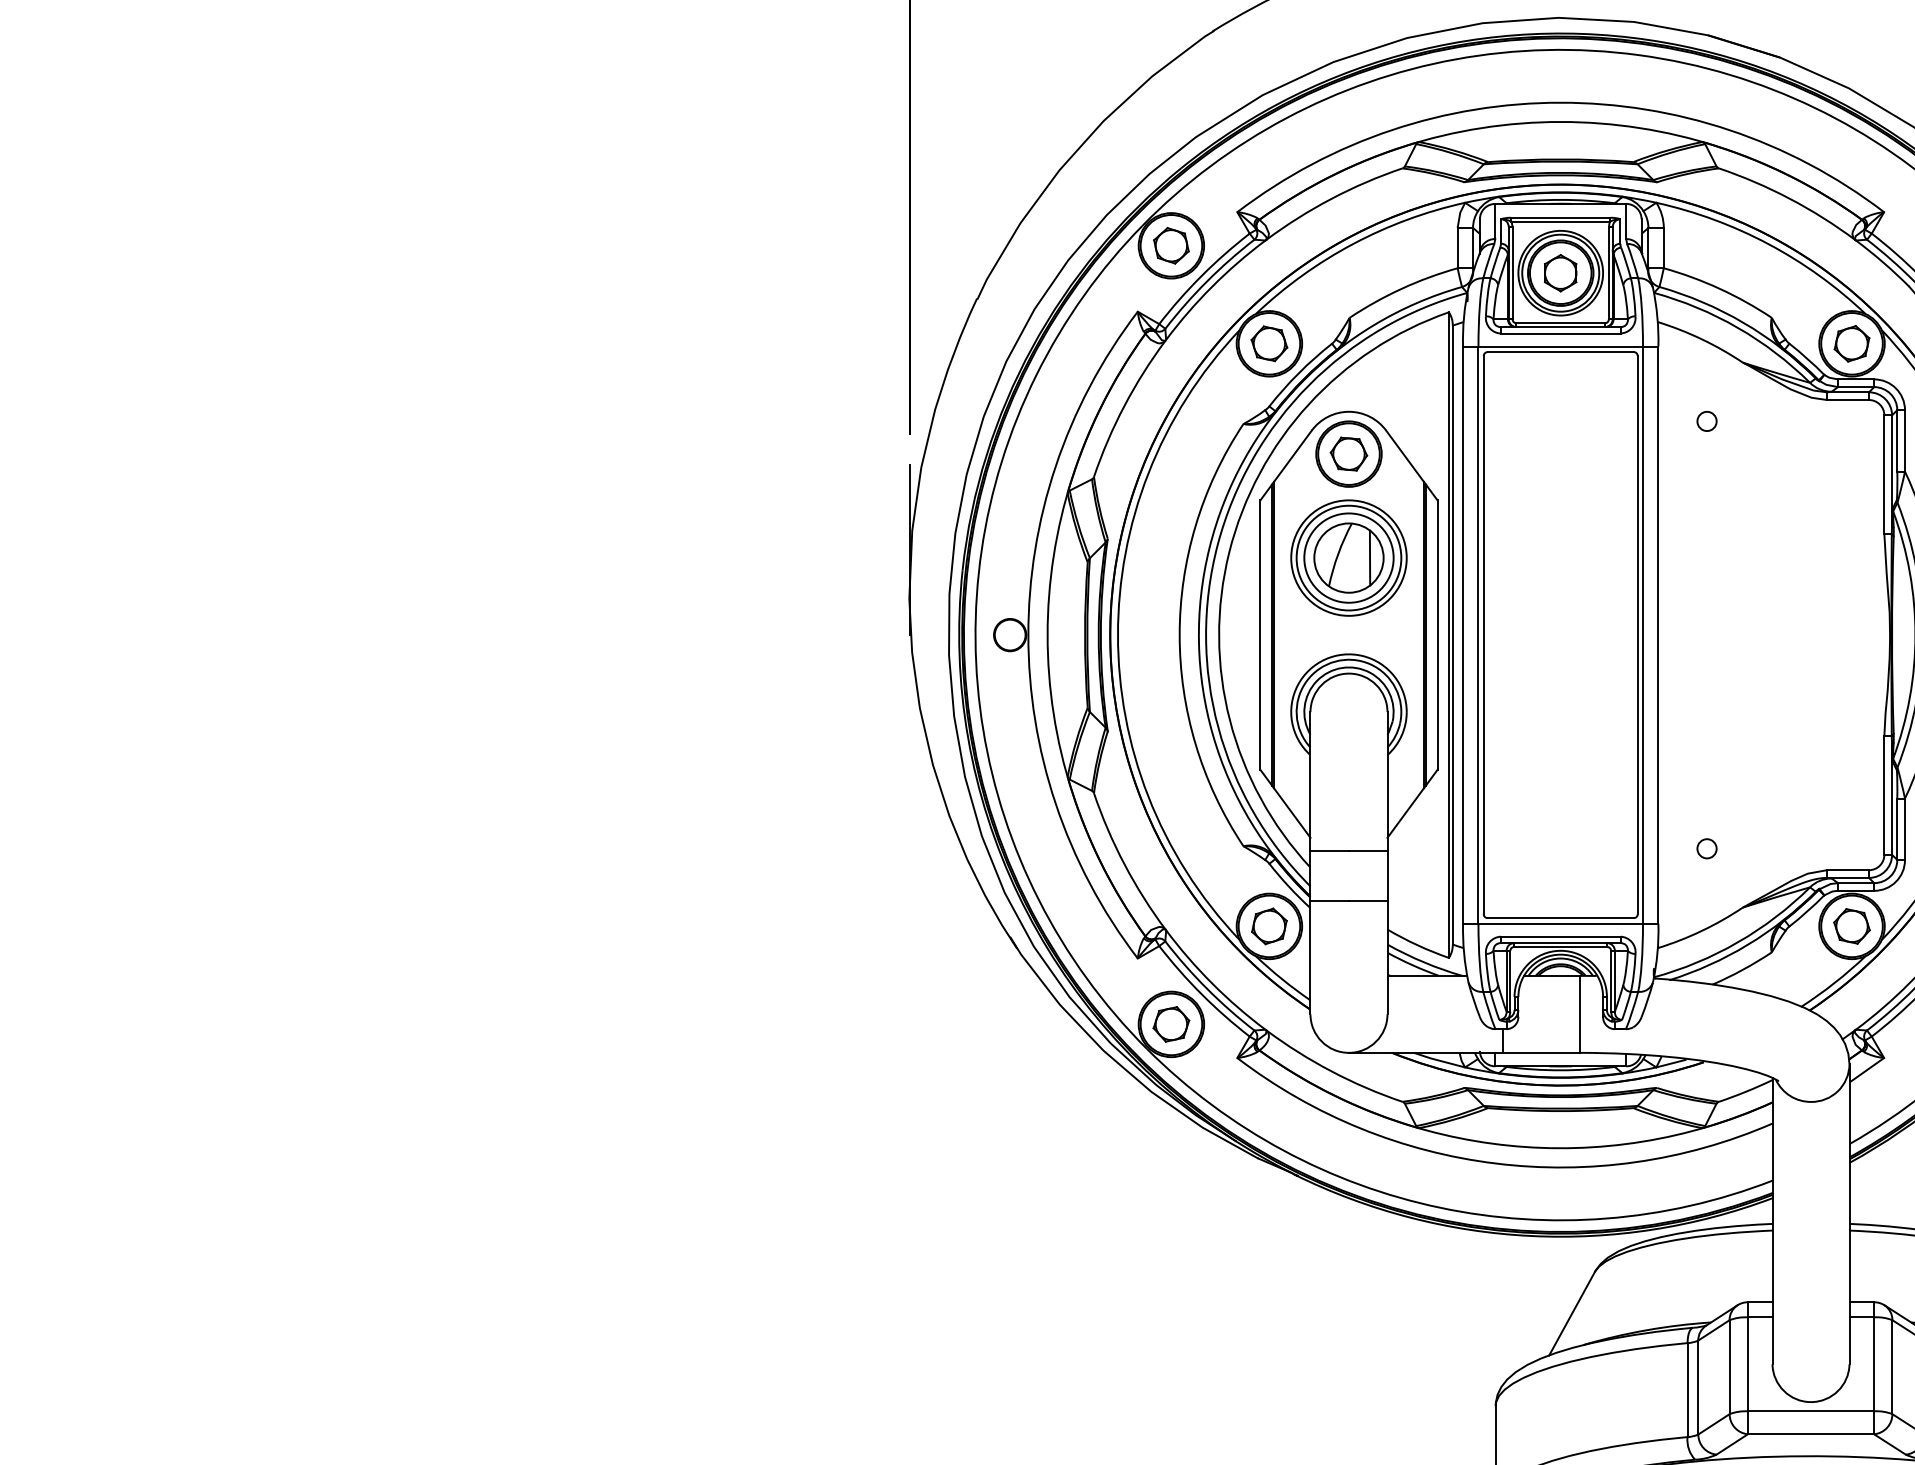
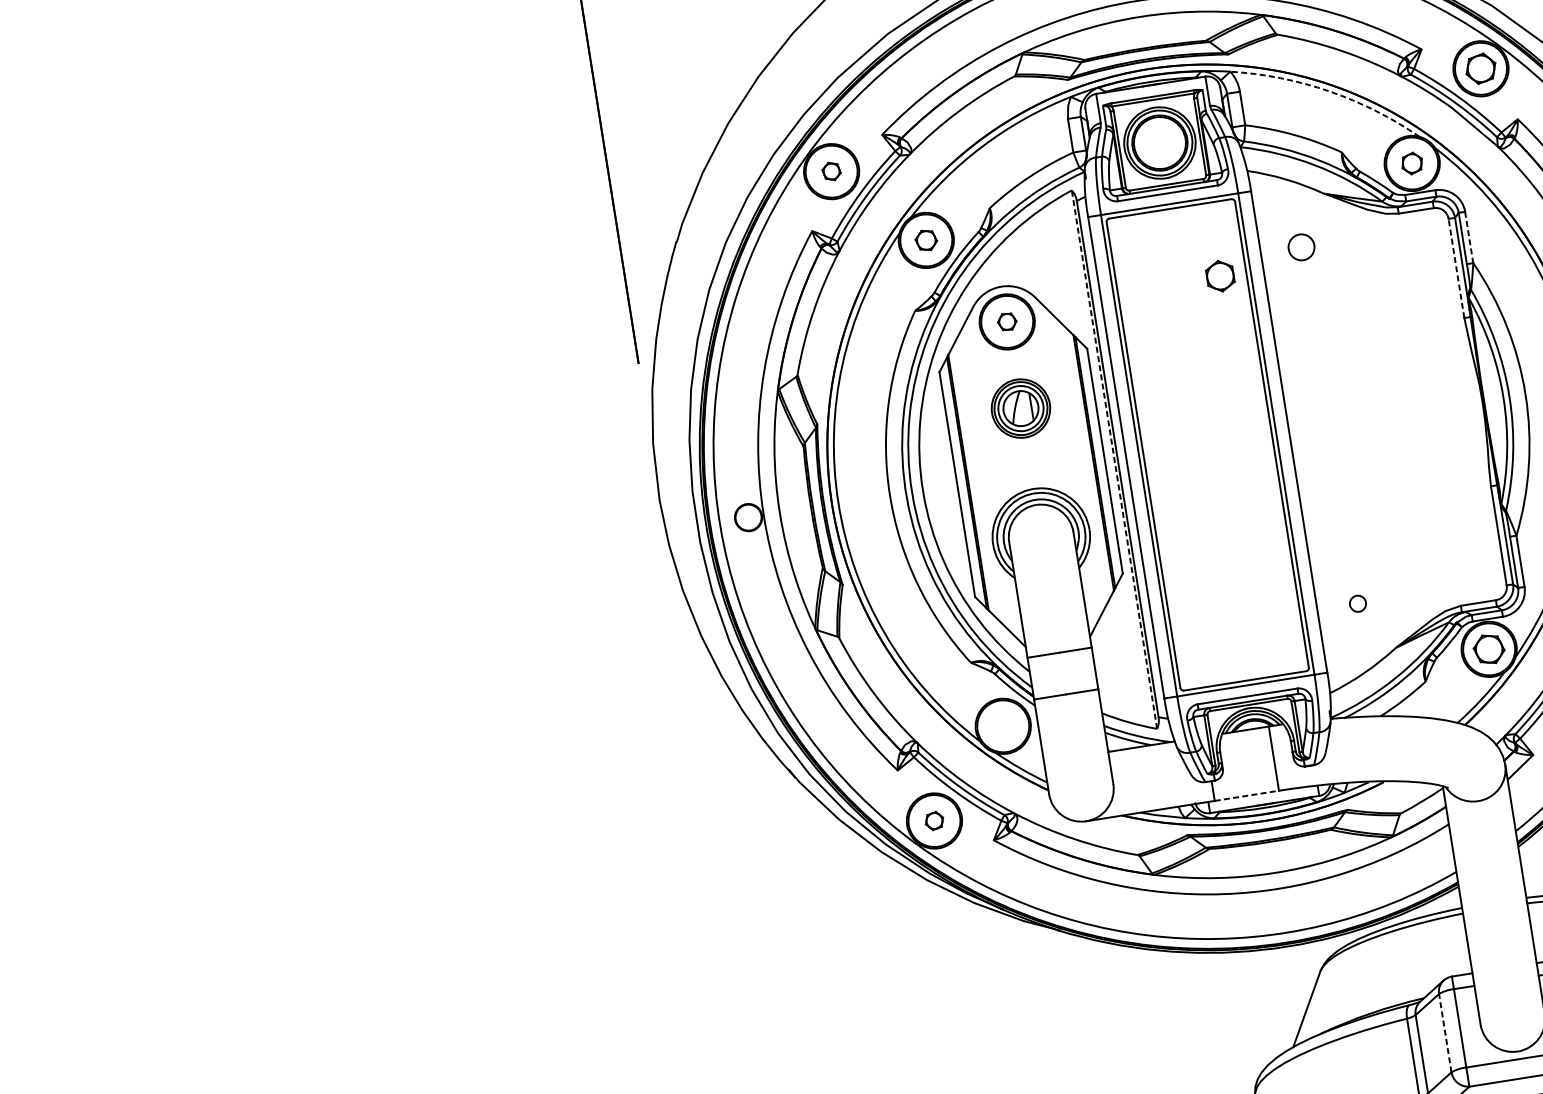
arc: (1768, 244) -> (1329, 91), solid -> dashed
part: (1171, 245) -> (831, 171), size x0.6
part: (1560, 273) -> (1220, 276), moved
part: (1269, 343) -> (926, 240), size x0.7
part: (1851, 343) -> (1411, 163), size x0.7
circle: (1706, 421) -> (1301, 247), size x1.6
line: (1904, 440) -> (1468, 237), solid -> dashed
part: (1348, 453) -> (1006, 321), size x0.6
line: (1884, 474) -> (1456, 268), solid -> dashed
line: (910, 549) -> (654, 459), removed
part: (1348, 557) -> (1020, 408), size x0.6
line: (1448, 635) -> (1114, 460), solid -> dashed
part: (1269, 926) -> (1003, 726), removed
part: (1171, 1024) -> (934, 821), size x0.6
line: (1541, 1052) -> (1246, 795), solid -> dashed
line: (1729, 1367) -> (1445, 1033), solid -> dashed

